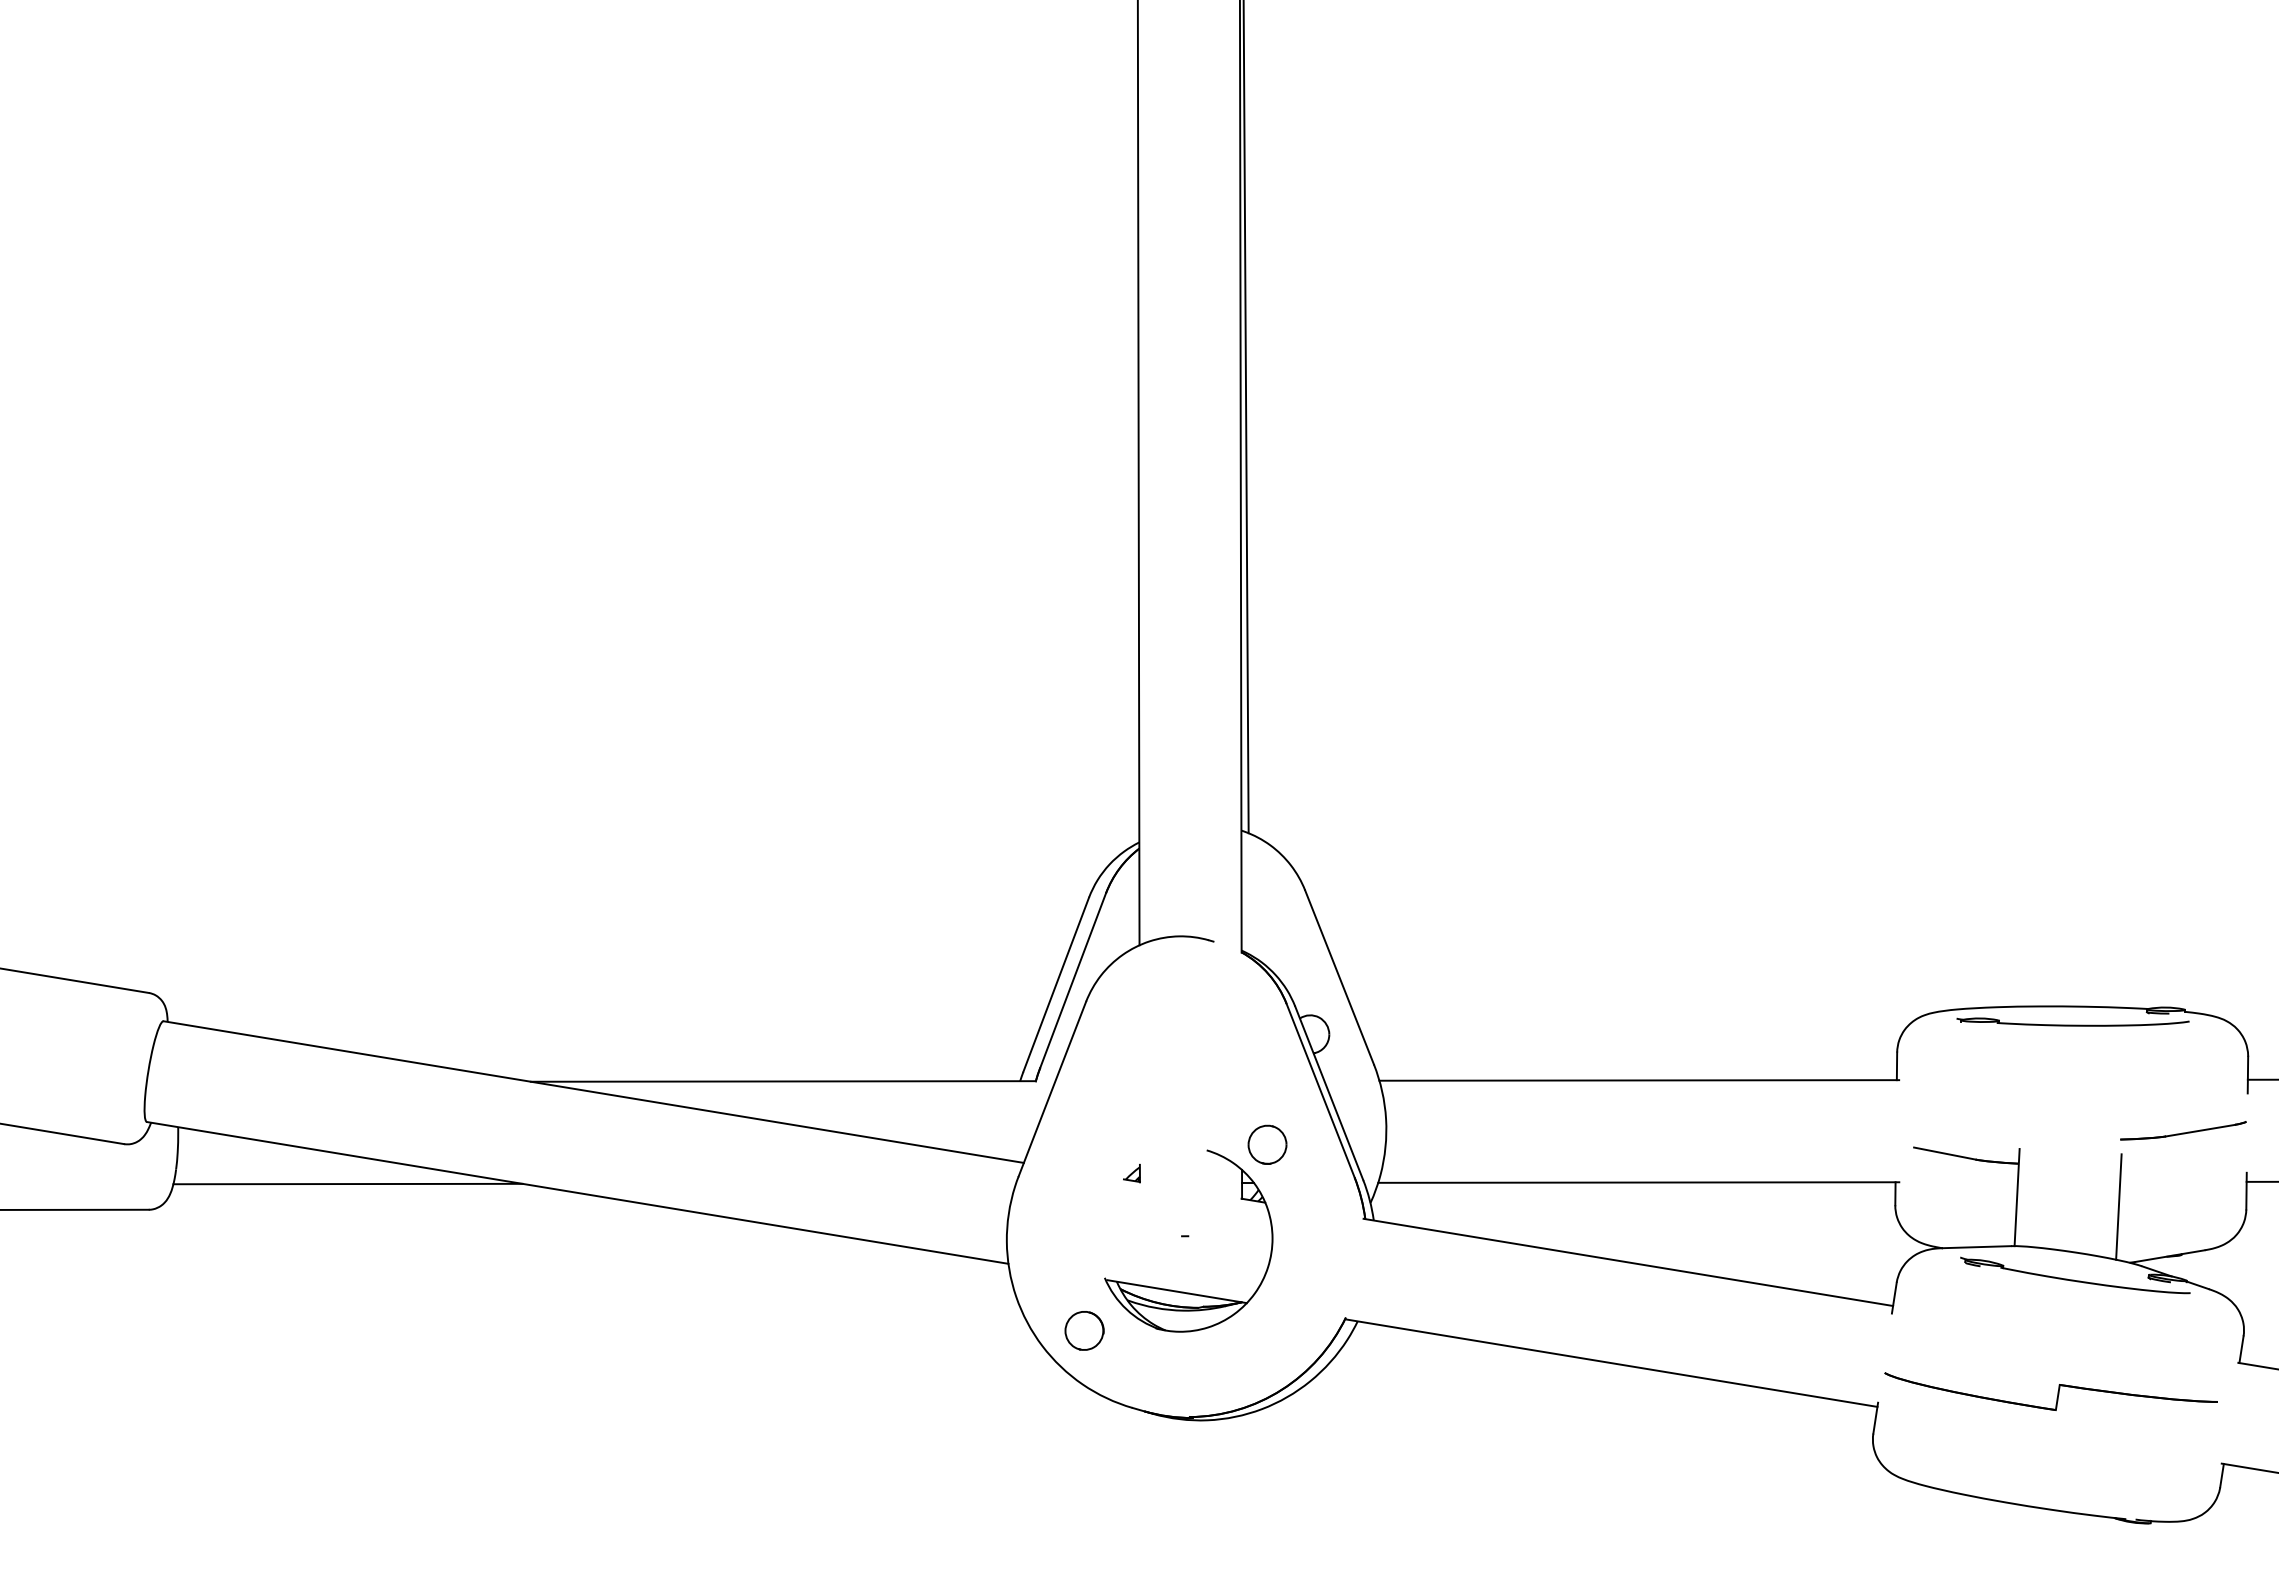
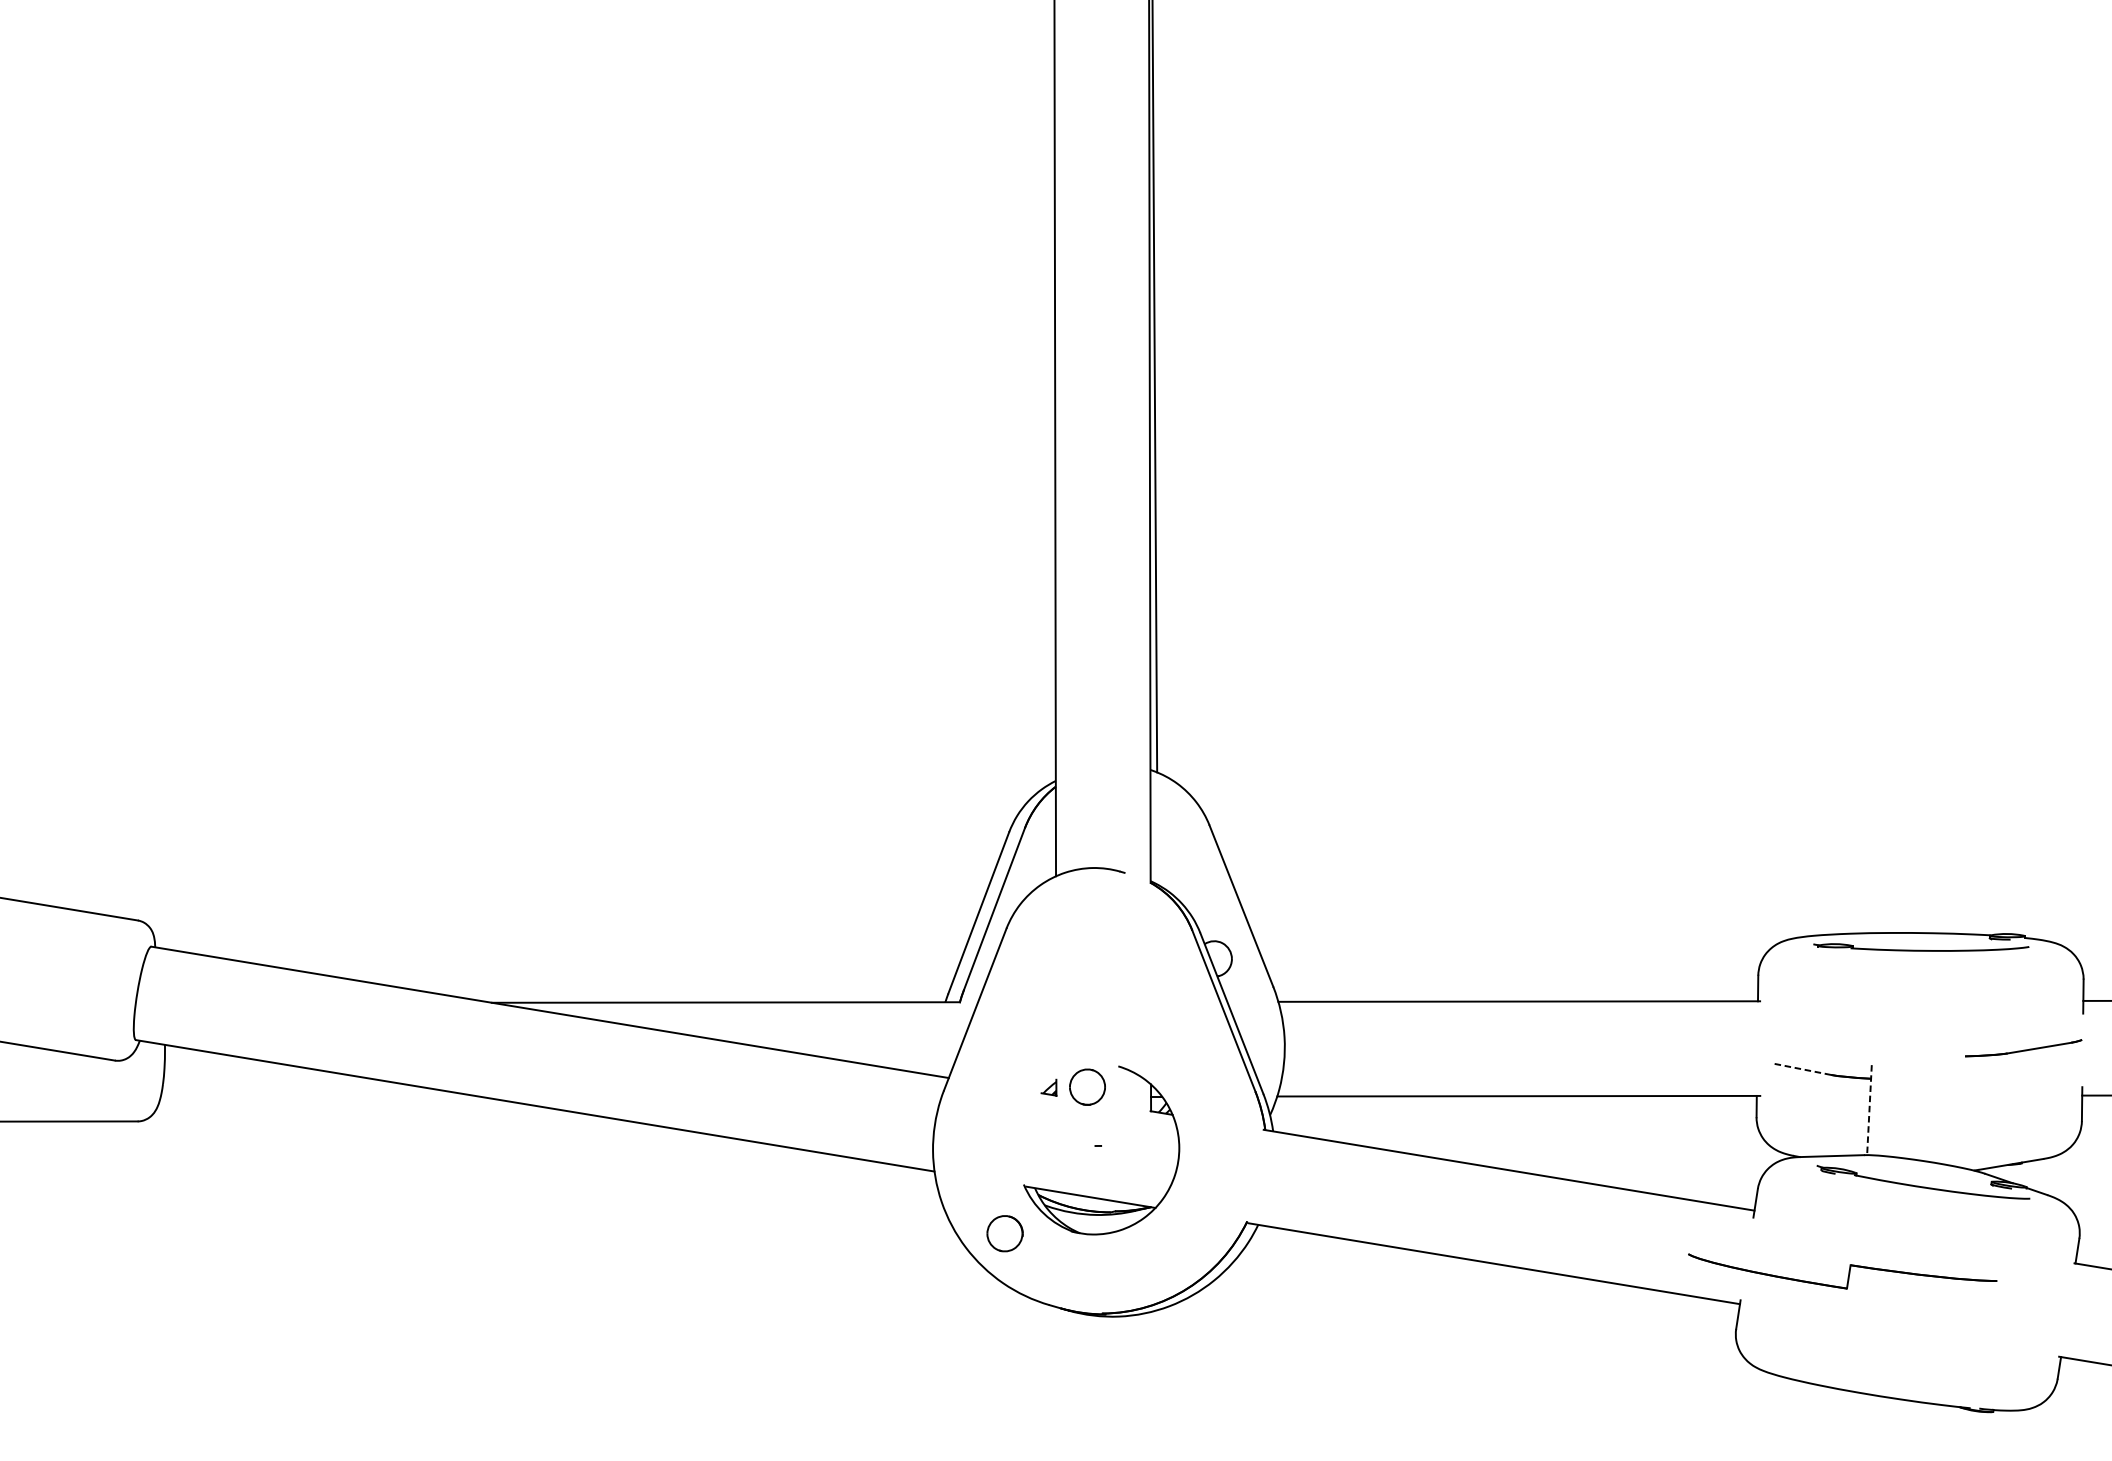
part: (1267, 1144) -> (1087, 1086), moved
line: (1944, 1153) -> (1802, 1069), solid -> dashed
line: (347, 1183) -> (321, 1097), removed
line: (2017, 1197) -> (1869, 1110), solid -> dashed
line: (2118, 1206) -> (1963, 1118), removed
part: (2057, 1391) -> (1848, 1271), moved

